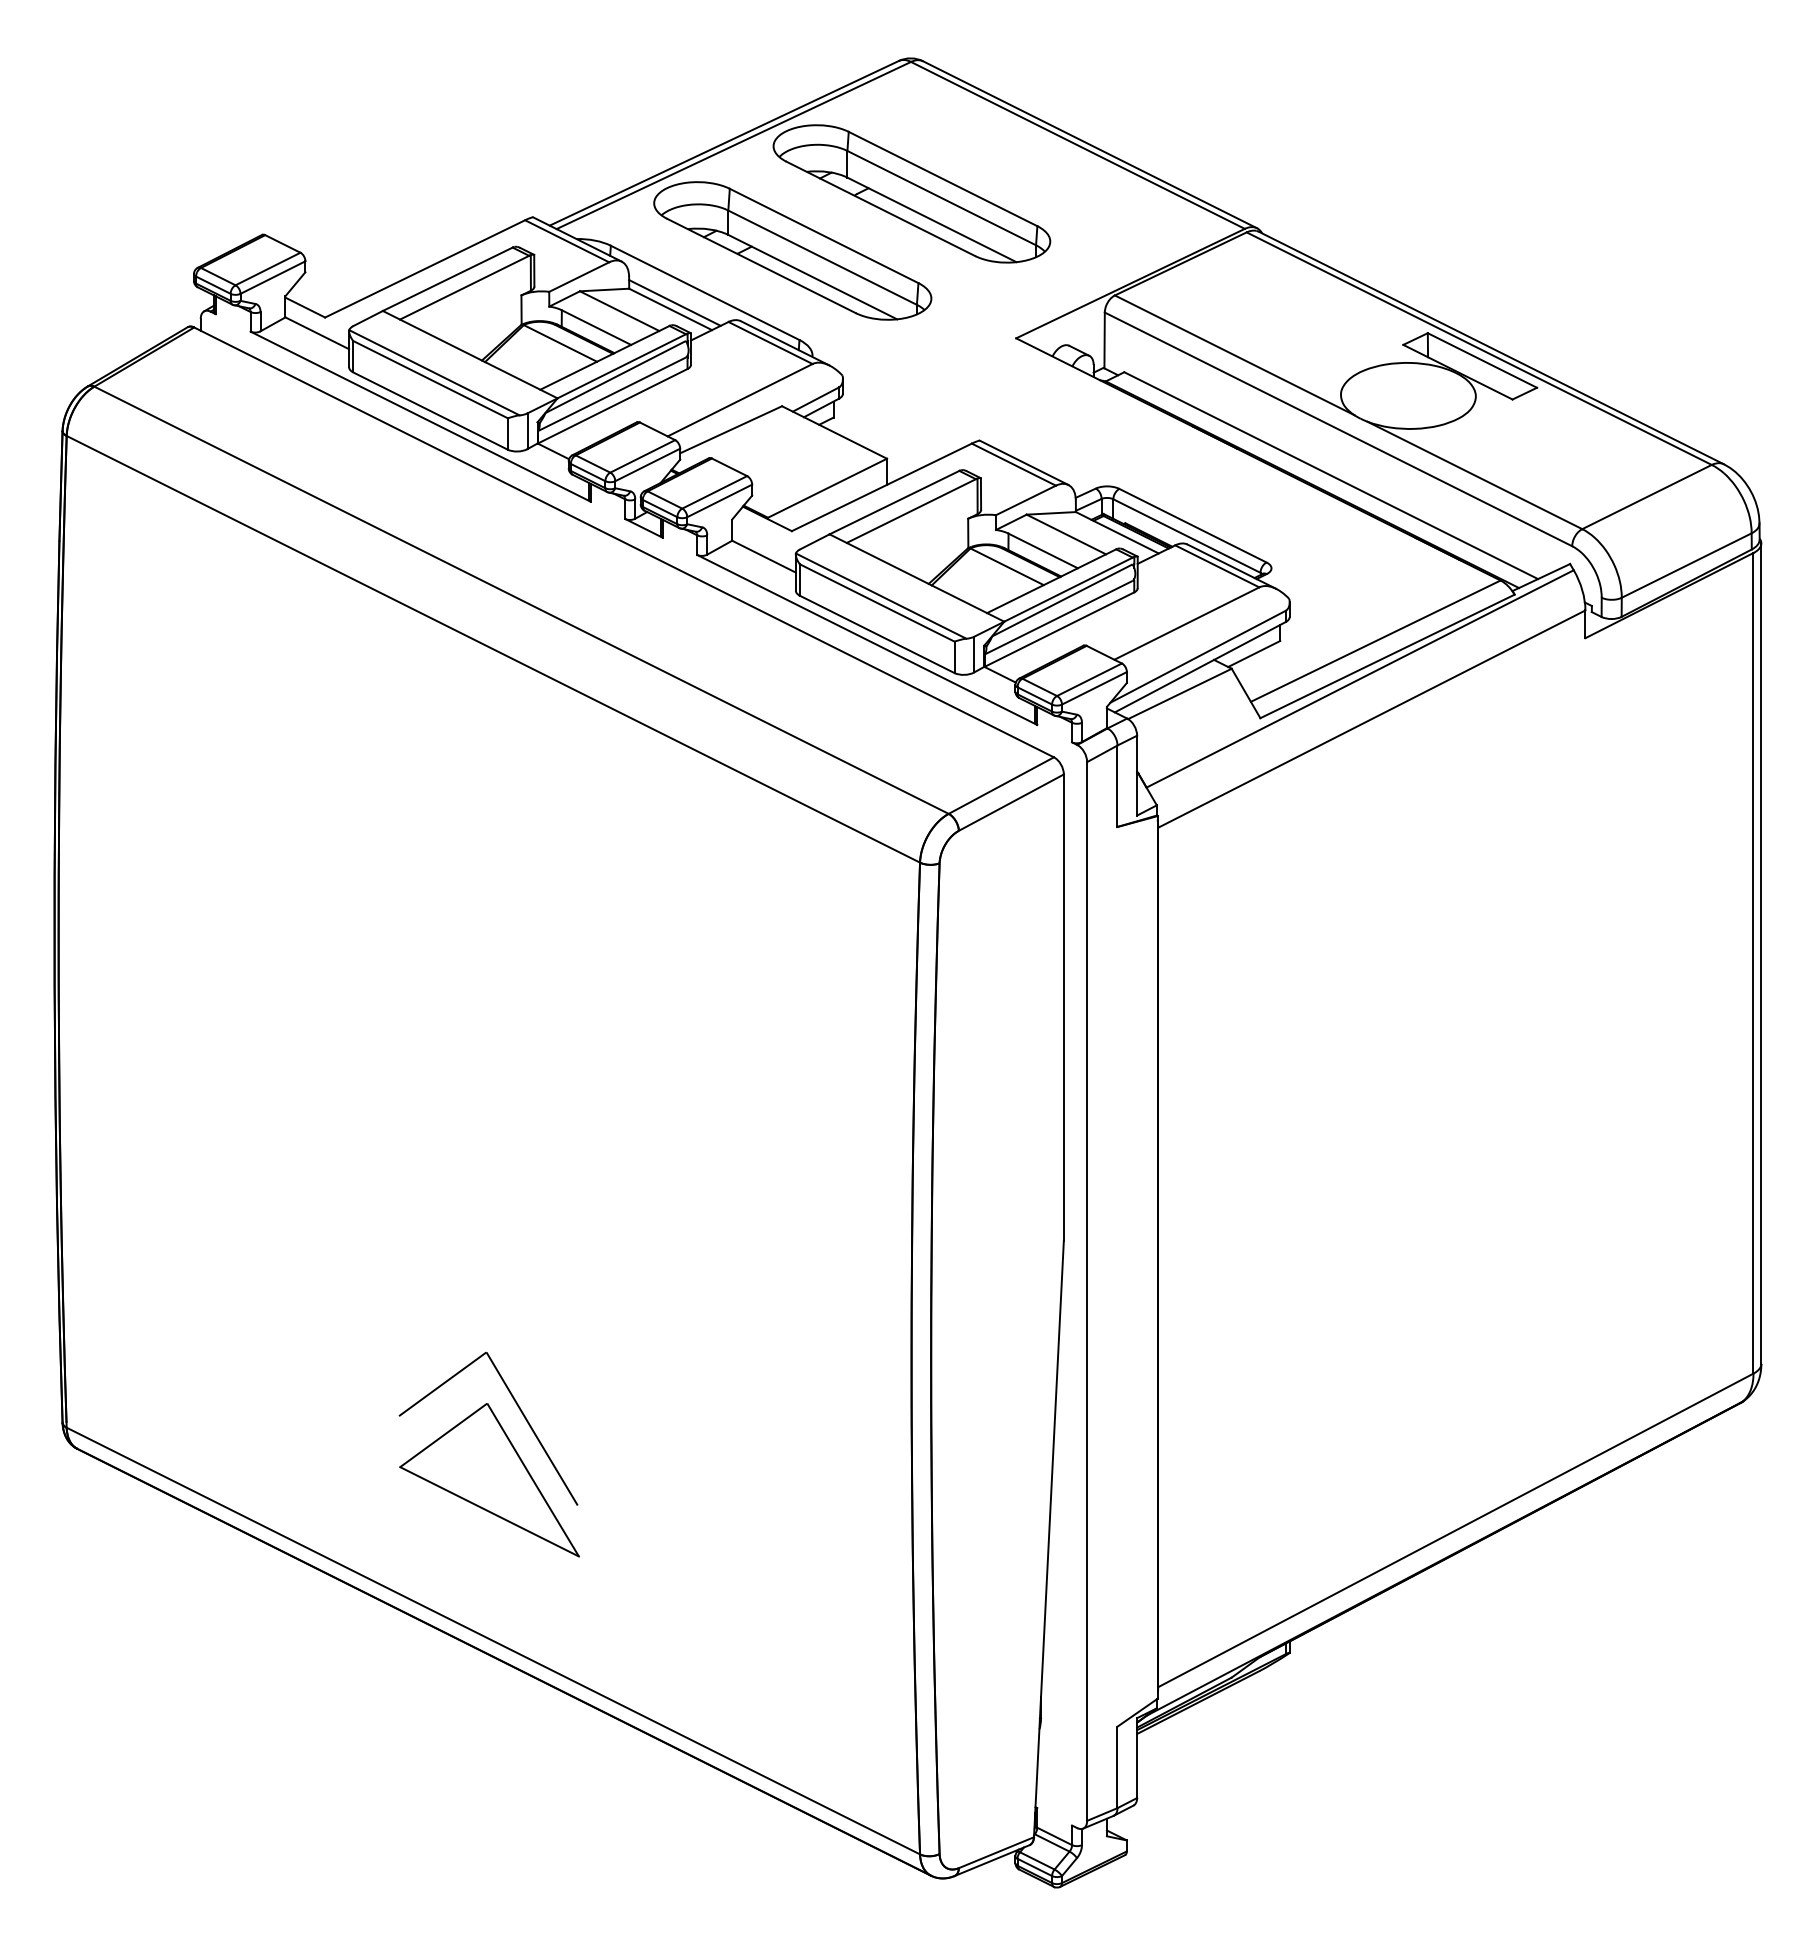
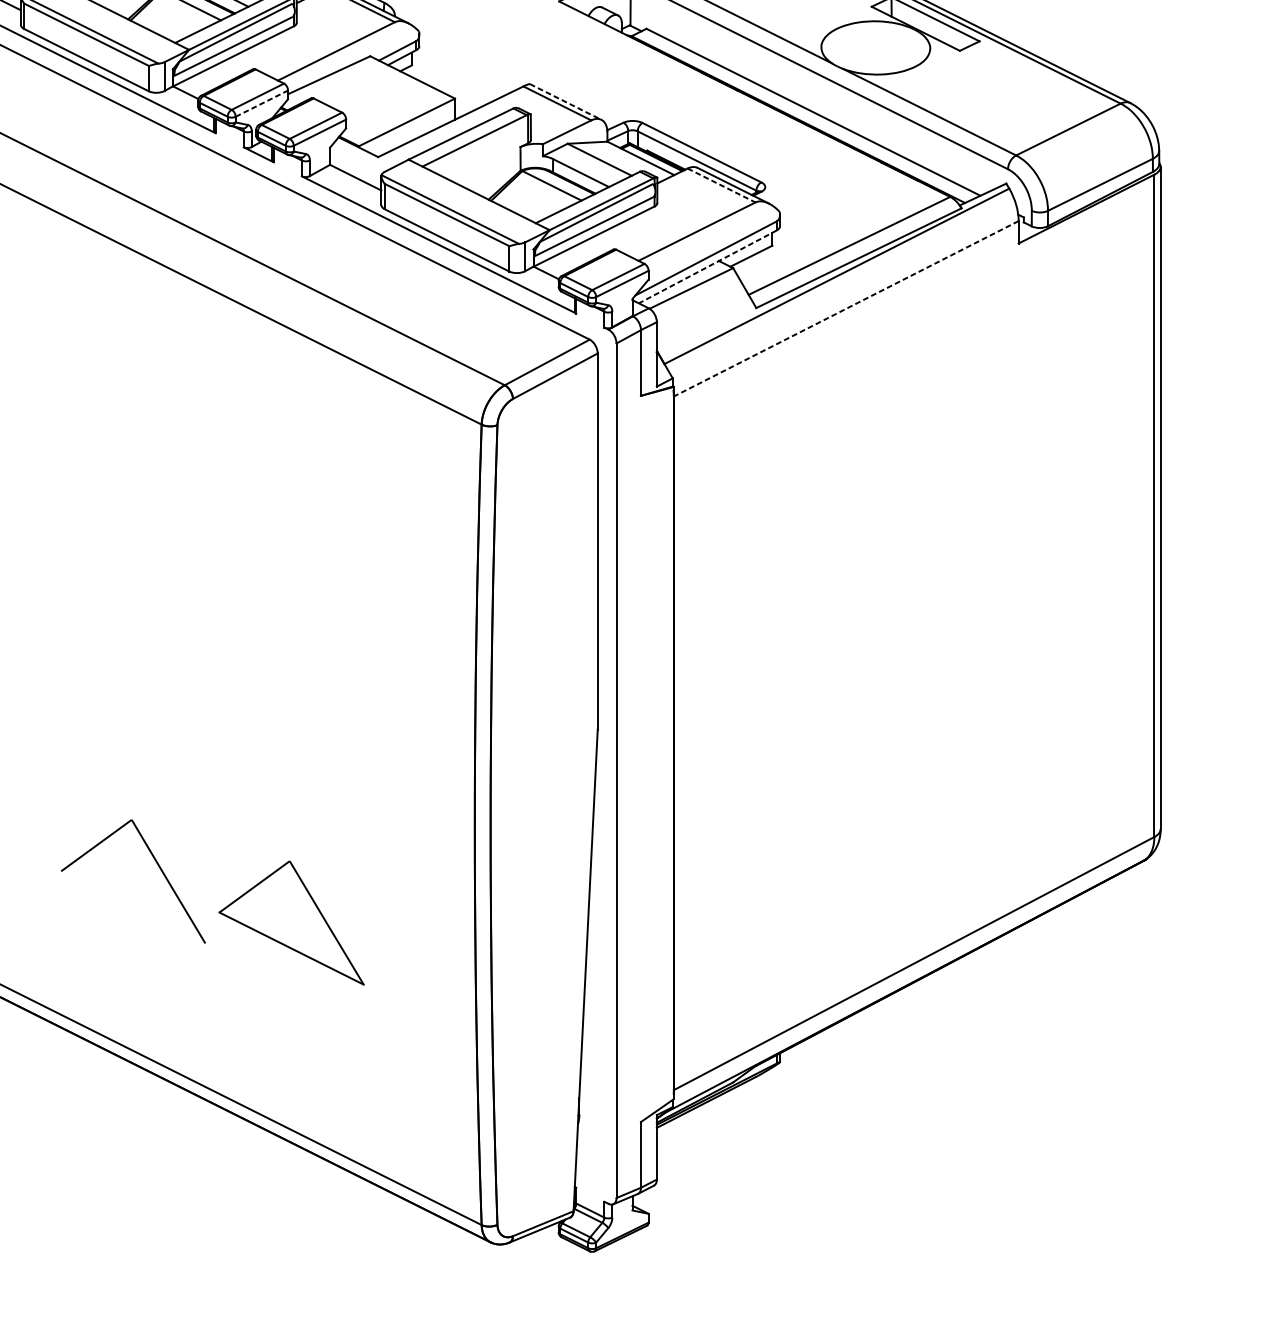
line: (1024, 463) -> (565, 102), solid -> dashed
line: (648, 464) -> (262, 103), solid -> dashed
line: (1217, 566) -> (721, 185), solid -> dashed
line: (1200, 667) -> (708, 267), solid -> dashed
line: (1371, 719) -> (846, 309), solid -> dashed
part: (489, 1480) -> (291, 923), moved

